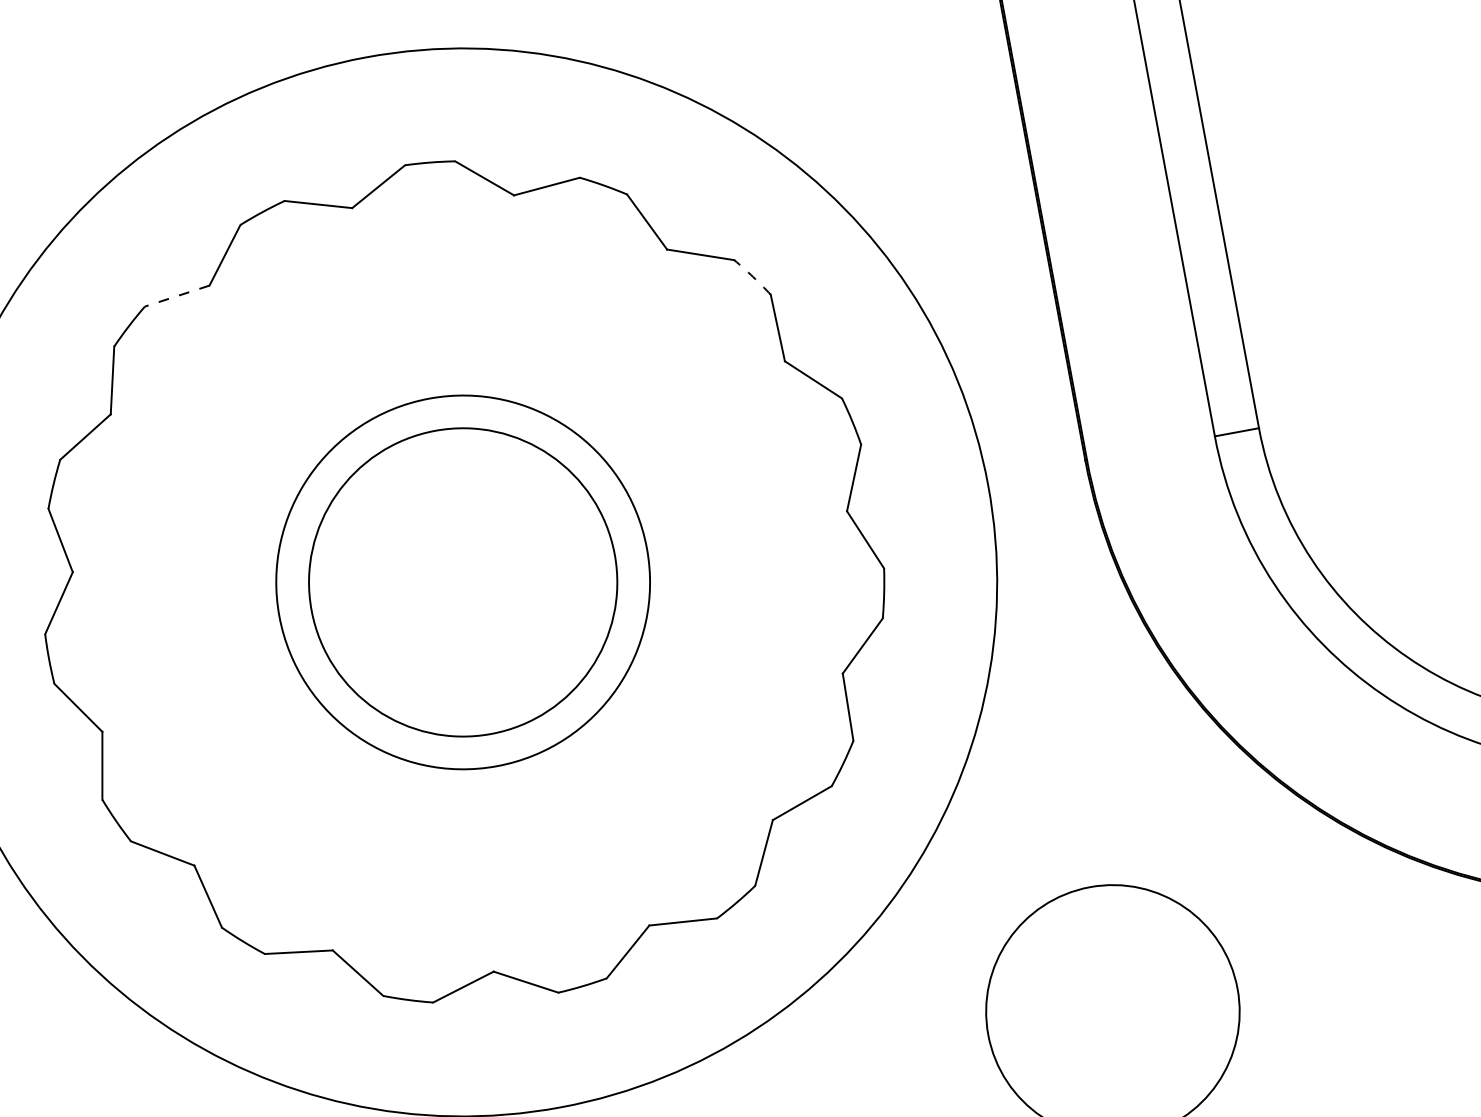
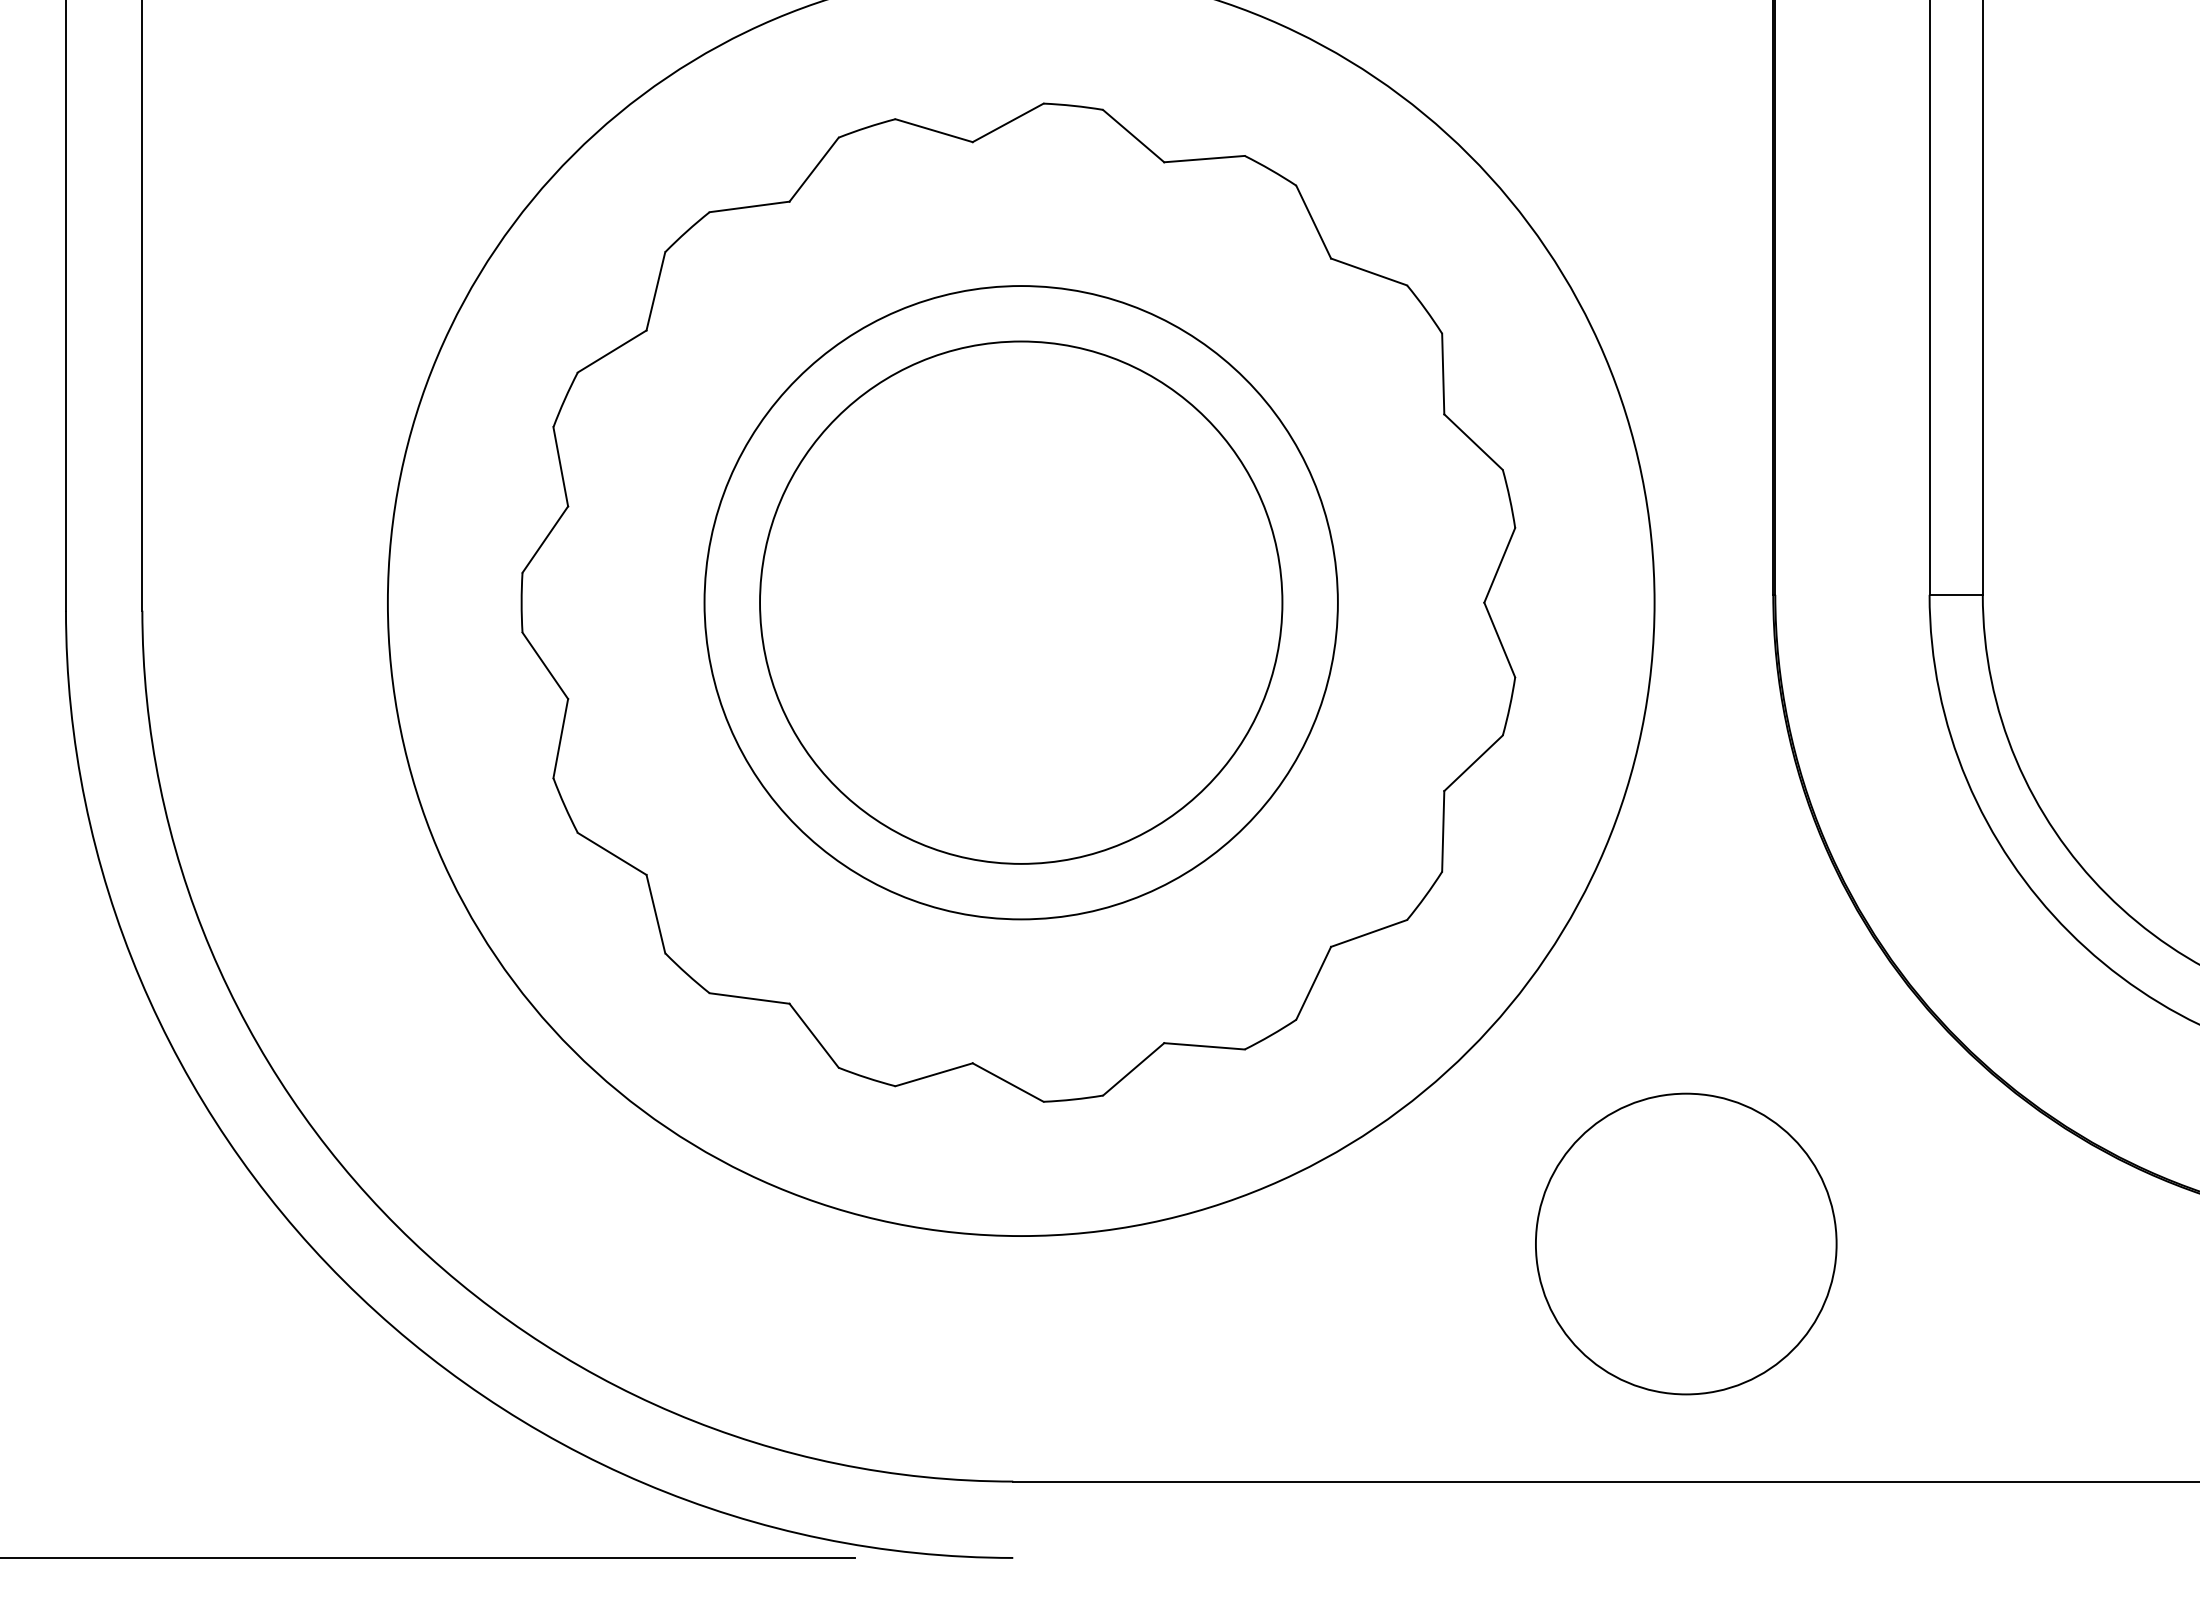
arc: (753, 277) -> (1425, 309), dashed -> solid
line: (177, 296) -> (749, 207), dashed -> solid
circle: (462, 582) -> (1020, 602), size x1.43
circle: (463, 582) -> (1021, 602), size x1.43

